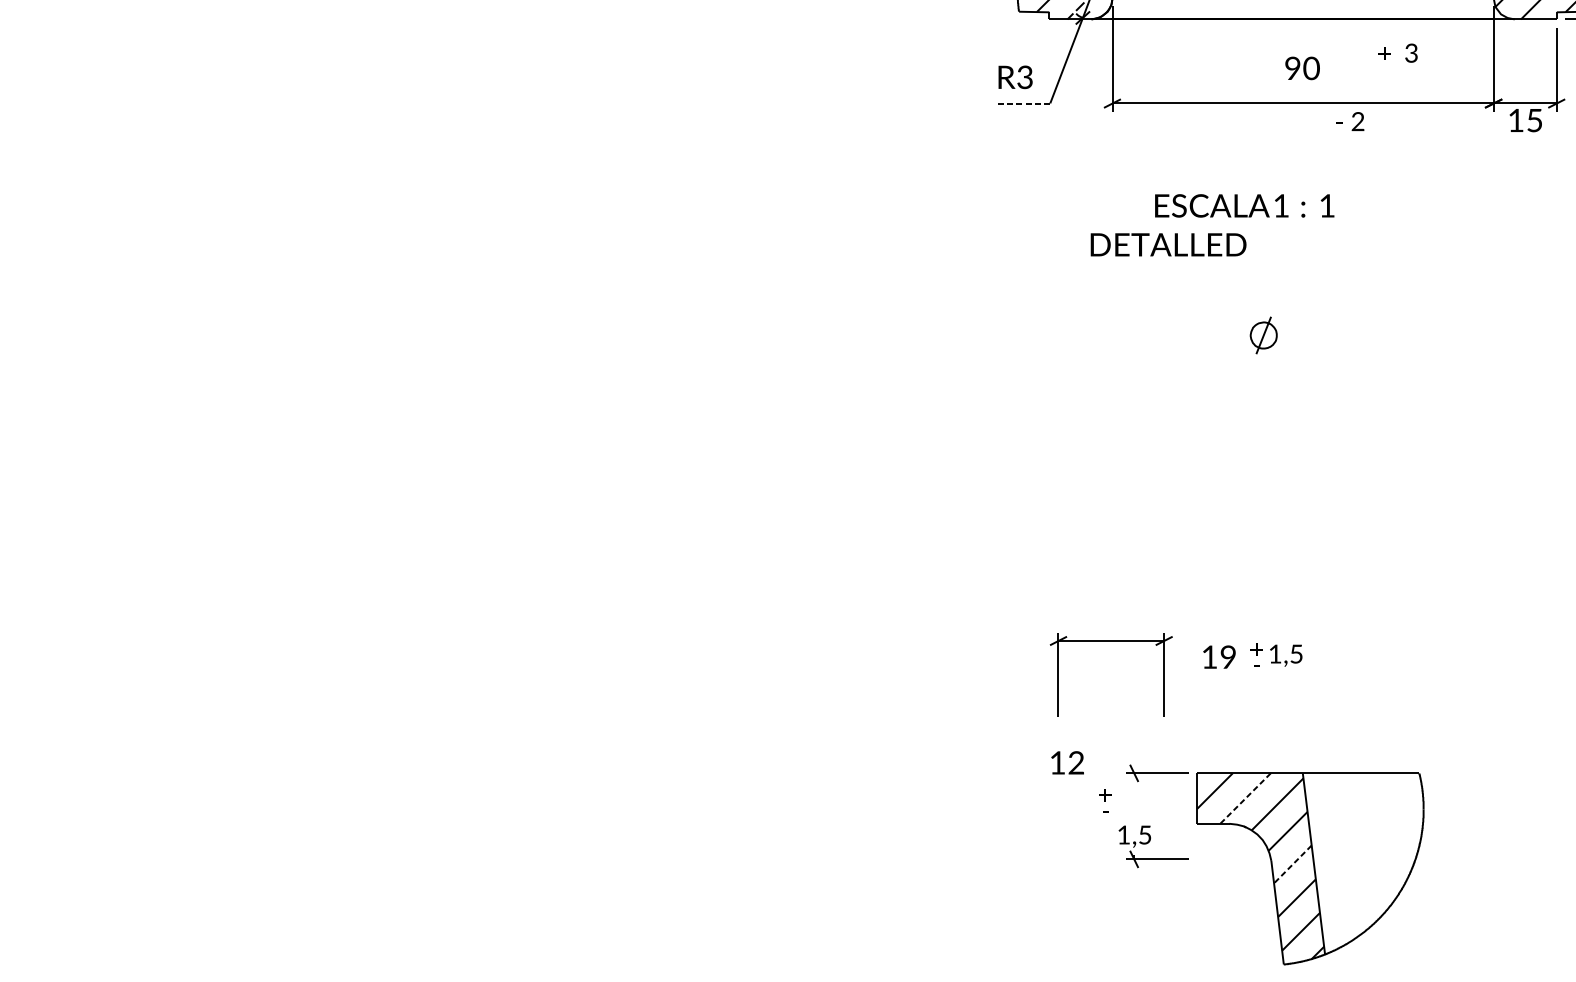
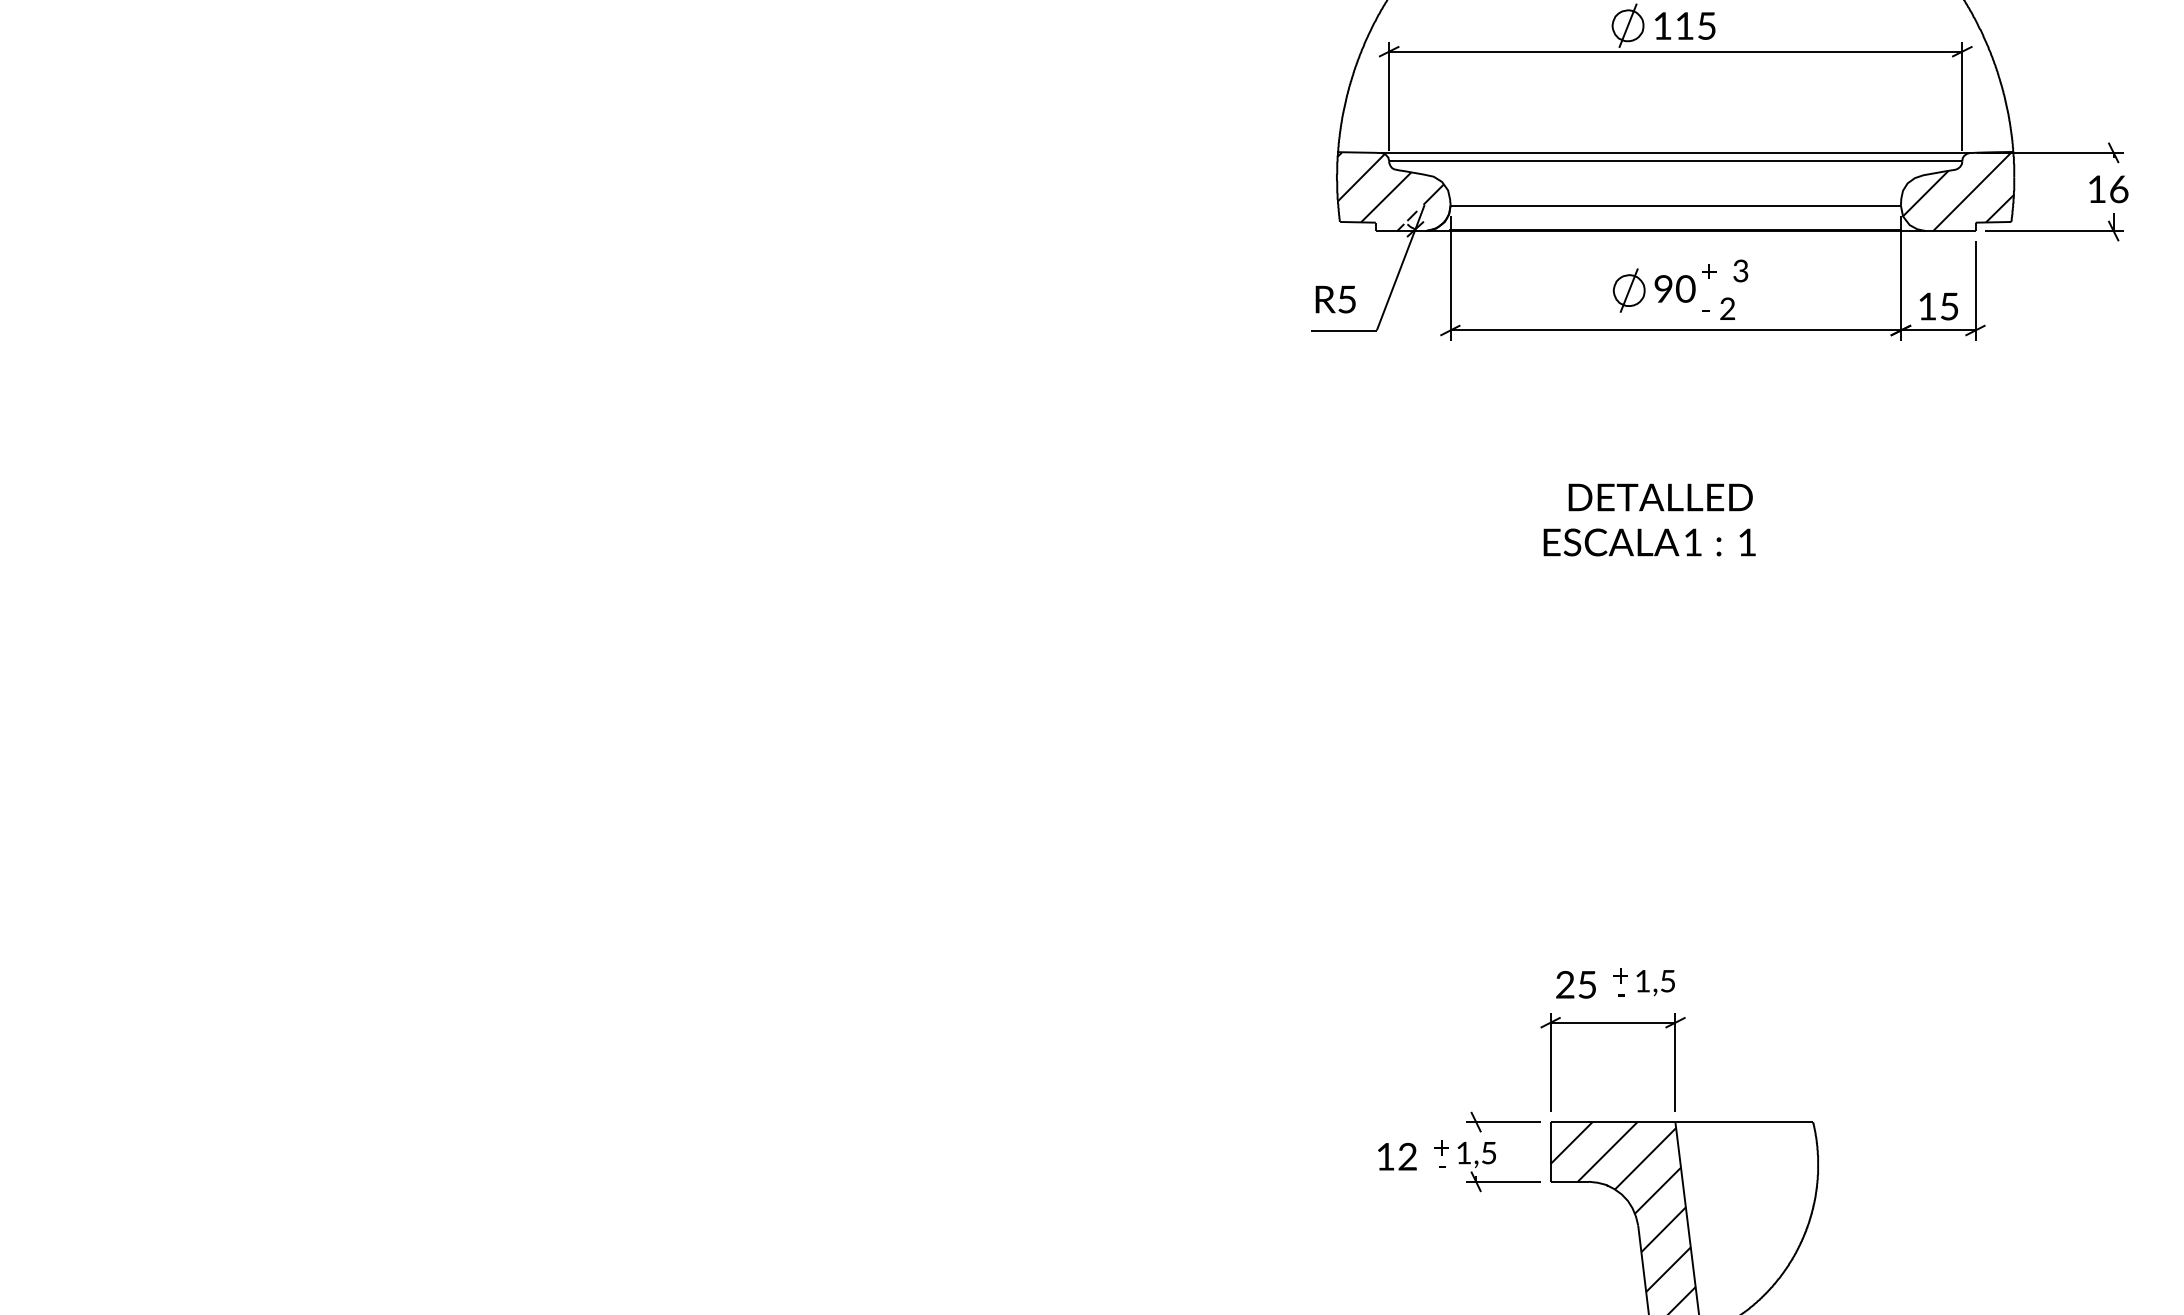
text: (1398, 52) -> (1725, 270), moved
text: (1025, 77) -> (1347, 299), R3 -> R5
line: (1022, 103) -> (1343, 330), dashed -> solid
text: (1526, 120) -> (1939, 306), moved
text: (1350, 121) -> (1718, 308), moved
text: (1244, 205) -> (1649, 542), moved
text: (1168, 244) -> (1660, 497), moved
part: (1263, 335) -> (1628, 290), moved
part: (1110, 641) -> (1612, 1023), moved
text: (1219, 656) -> (1576, 984), 19 -> 25
text: (1067, 762) -> (1397, 1156), moved
line: (1245, 799) -> (1607, 1152), dashed -> solid
part: (1148, 843) -> (1493, 1162), moved
line: (1292, 864) -> (1663, 1229), dashed -> solid

